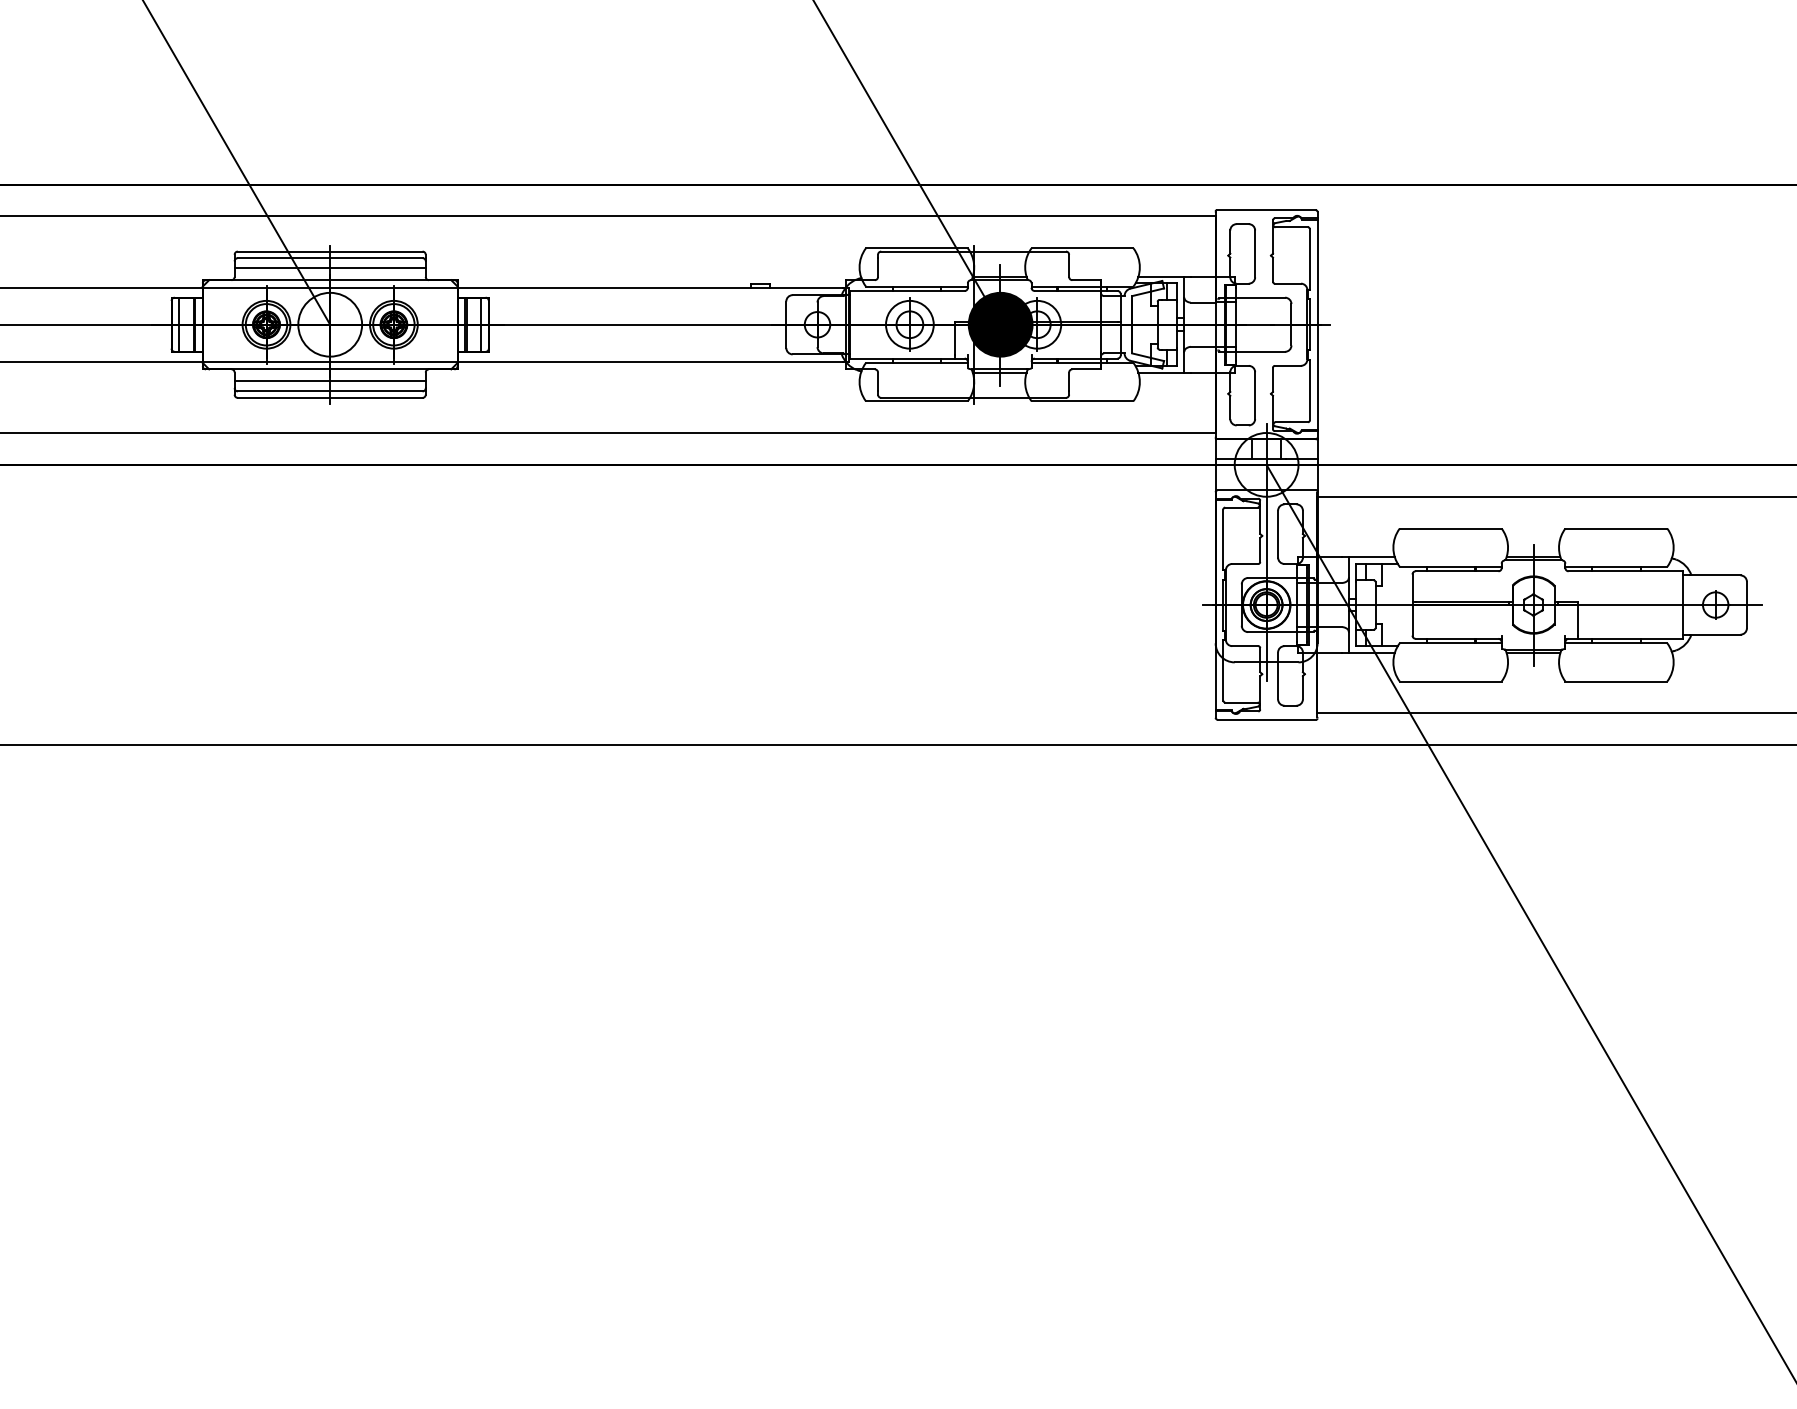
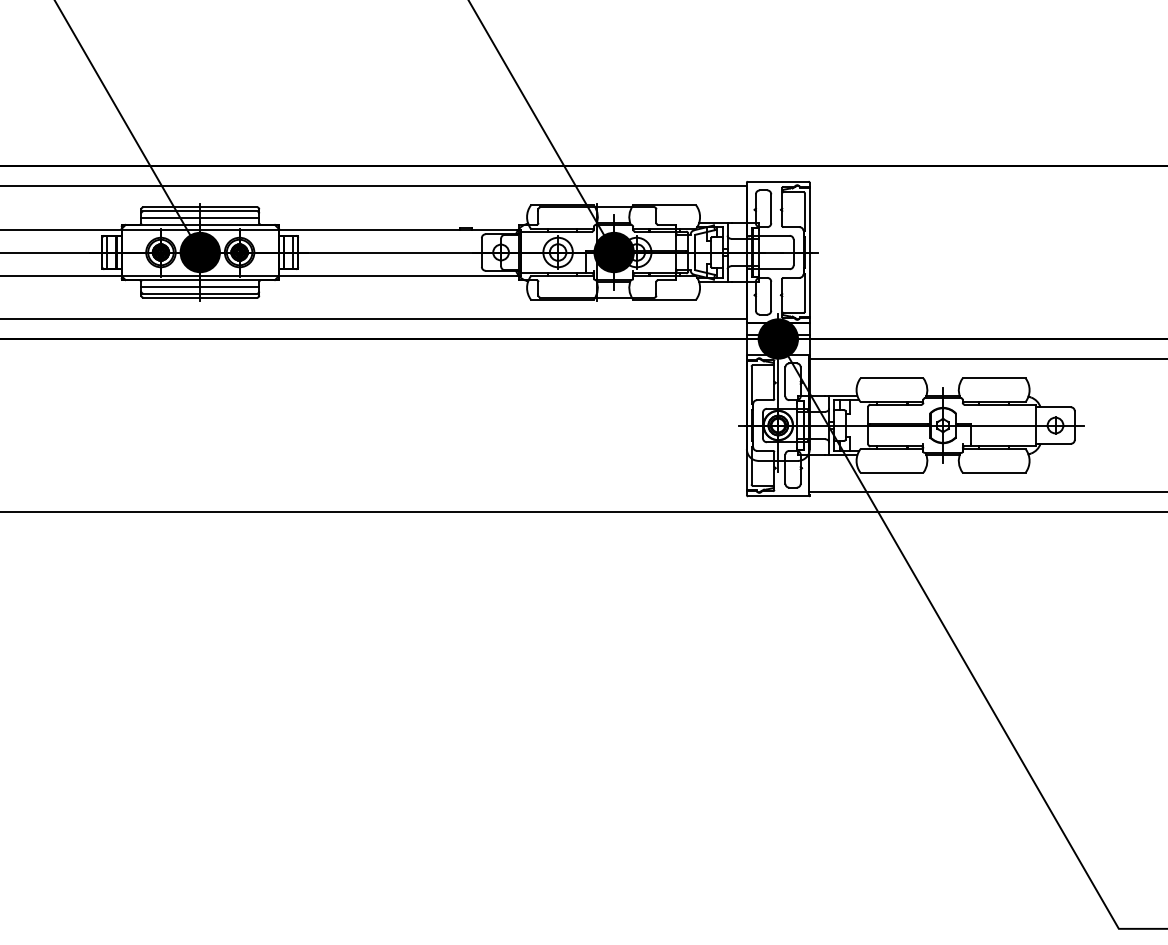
fill: (328, 324) -> (199, 252), added
fill: (1266, 464) -> (778, 338), added

